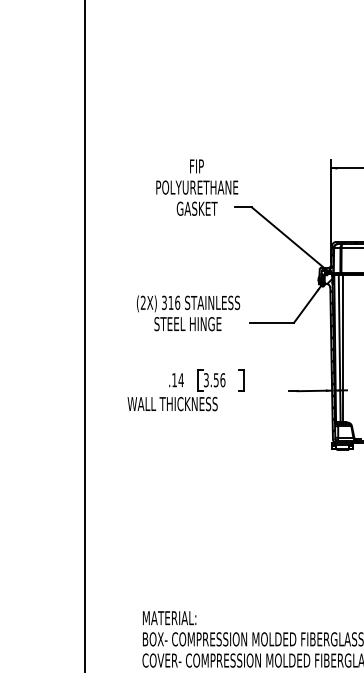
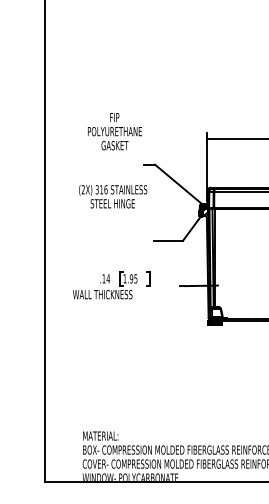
text: (196, 187) -> (114, 131), moved
text: (188, 313) -> (113, 196), moved
text: (214, 379) -> (130, 278), 3.56 -> 1.95

